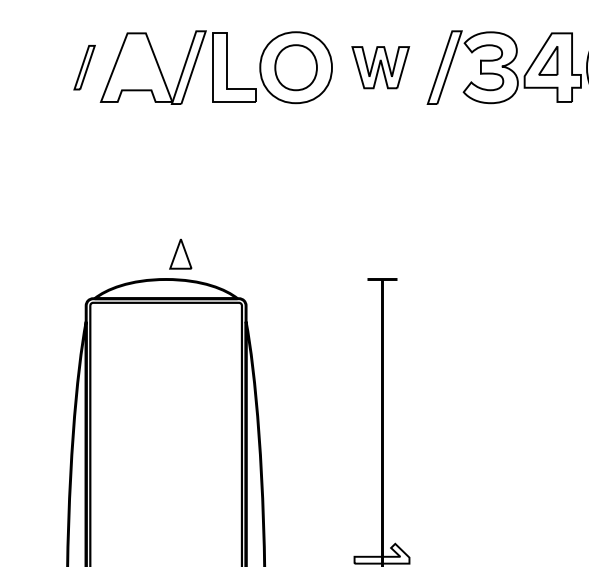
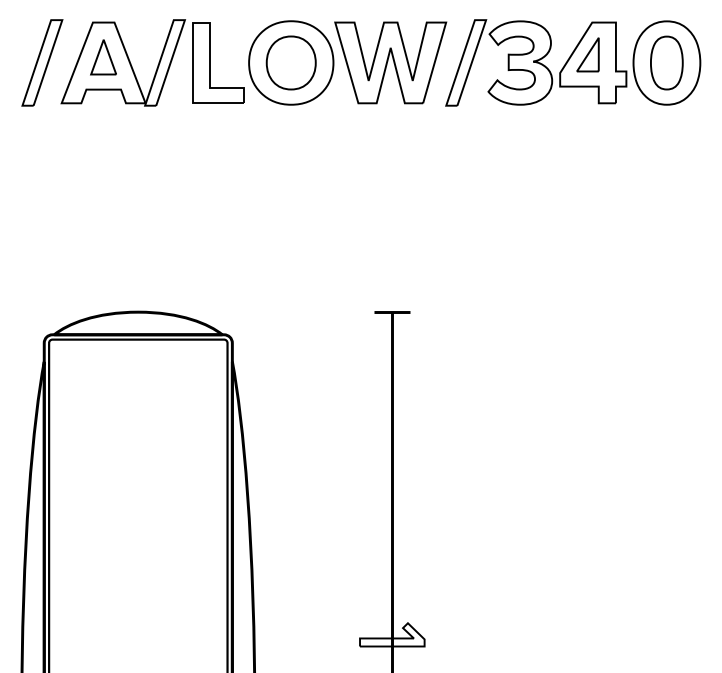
part: (84, 67) -> (42, 62), size x1.67
part: (380, 67) -> (390, 62), size x1.67
part: (180, 254) -> (103, 57), moved

